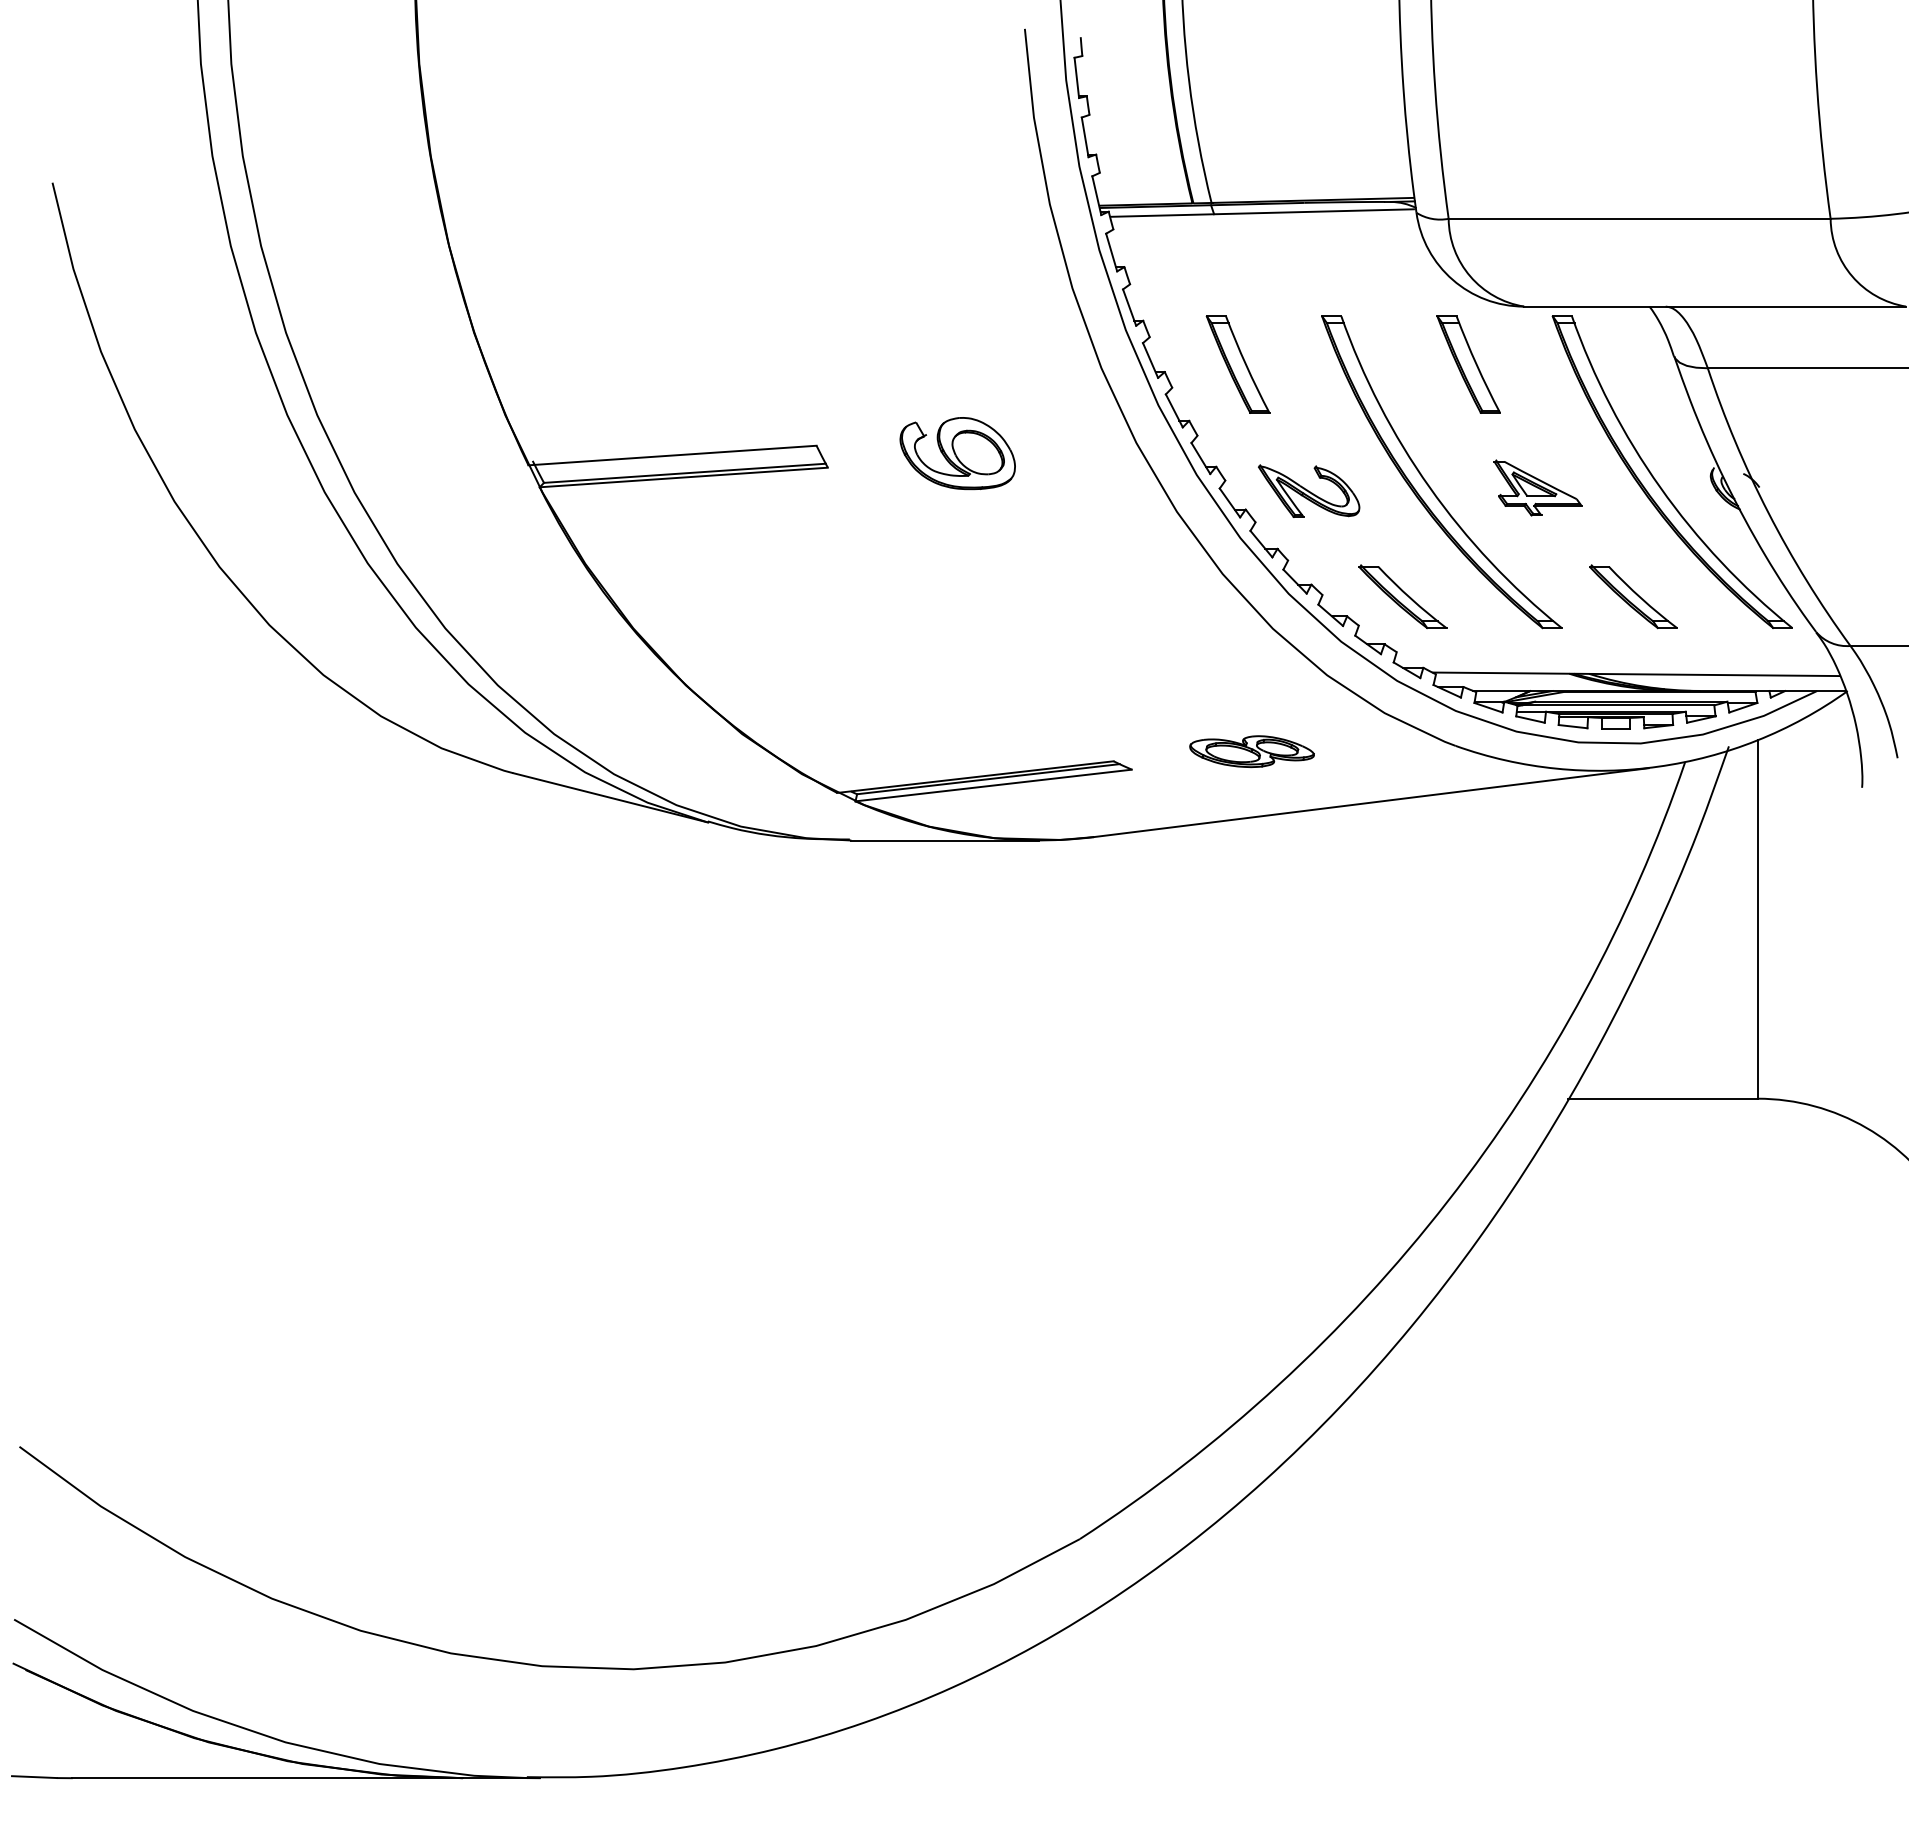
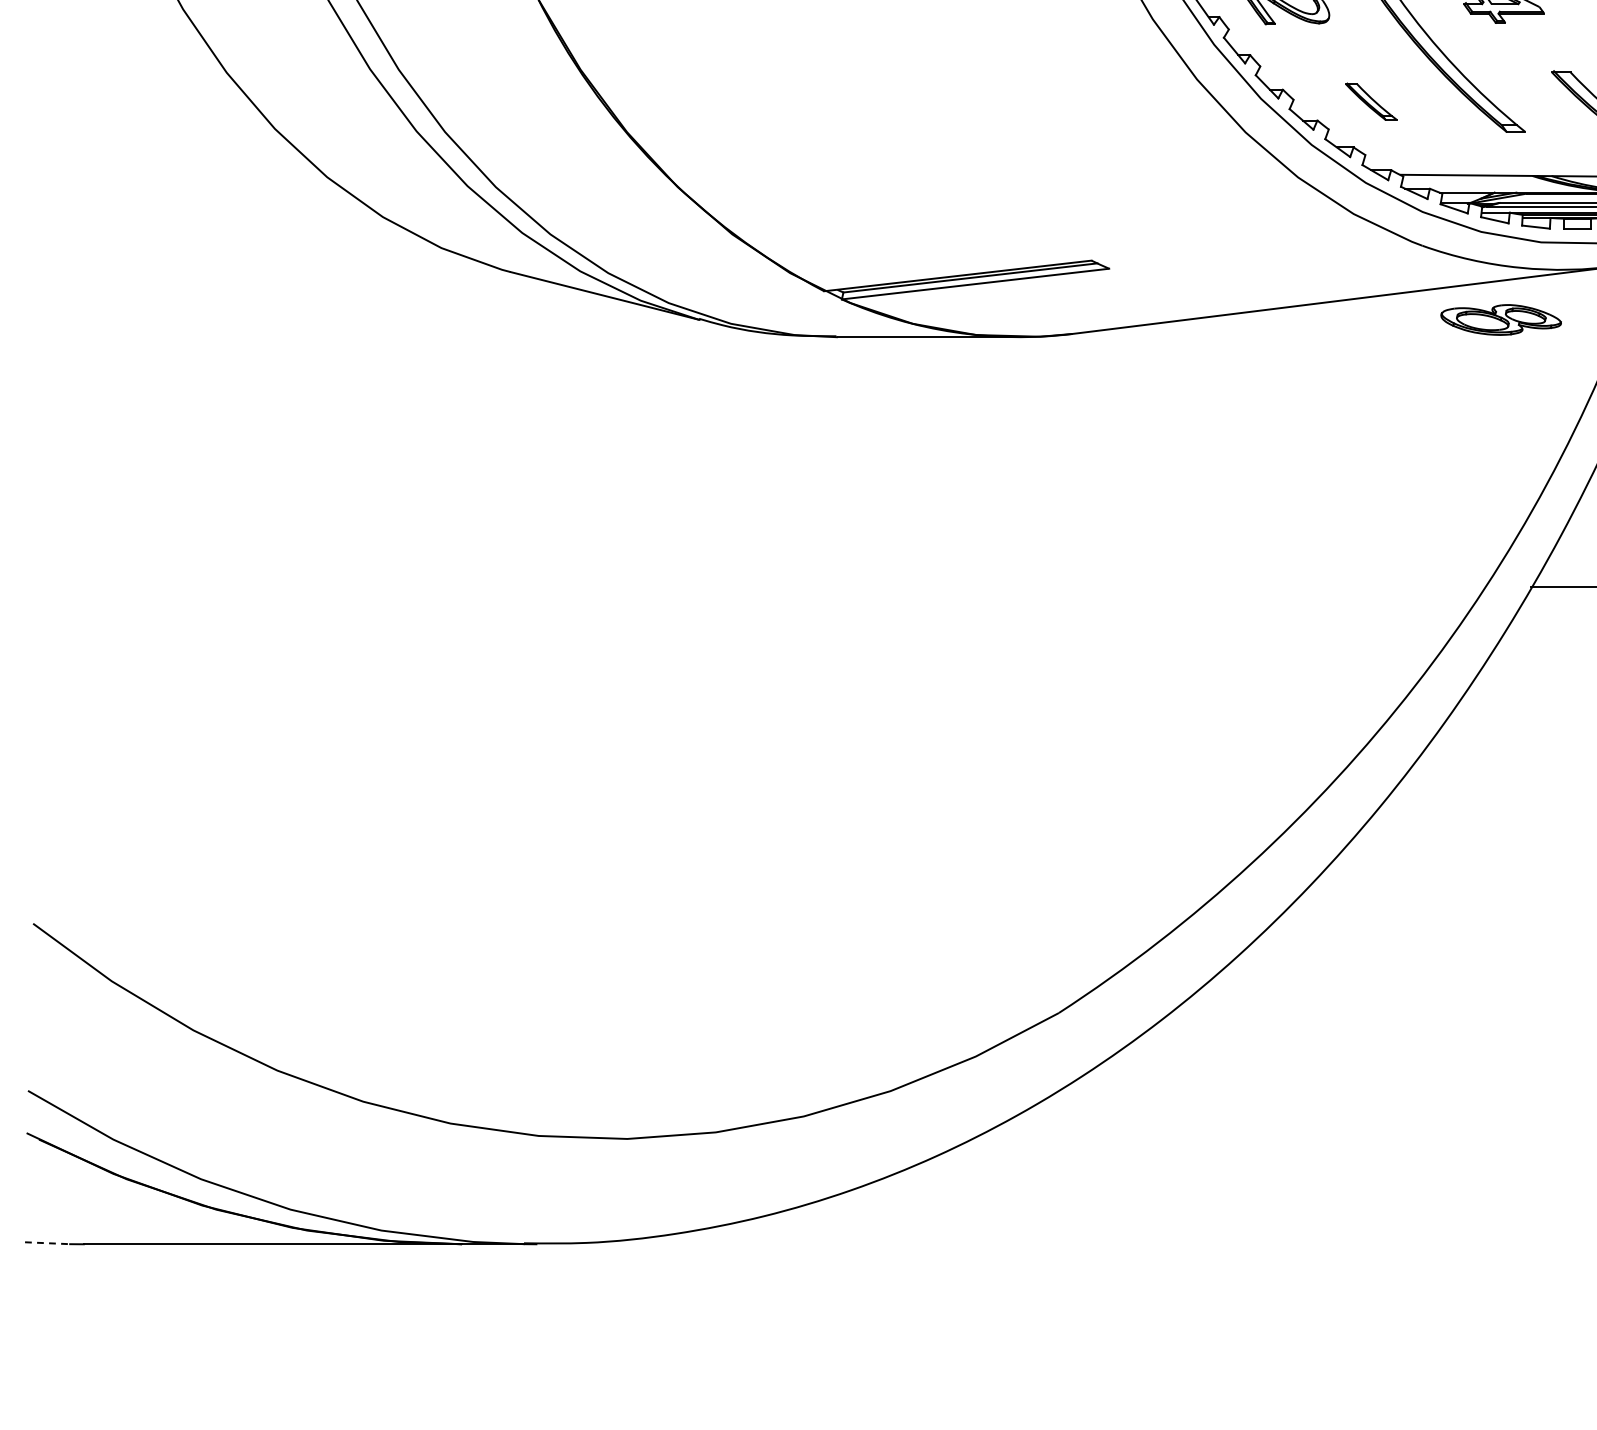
part: (1402, 596) -> (1370, 101), size x0.6
part: (1251, 751) -> (1500, 319), moved
line: (34, 1777) -> (47, 1243), solid -> dashed

